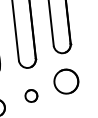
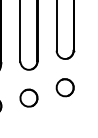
part: (65, 81) -> (64, 87), size x0.71
part: (30, 95) -> (28, 97), size x1.43

